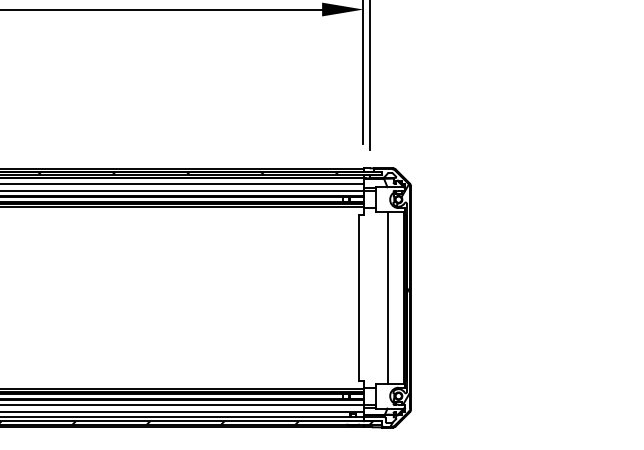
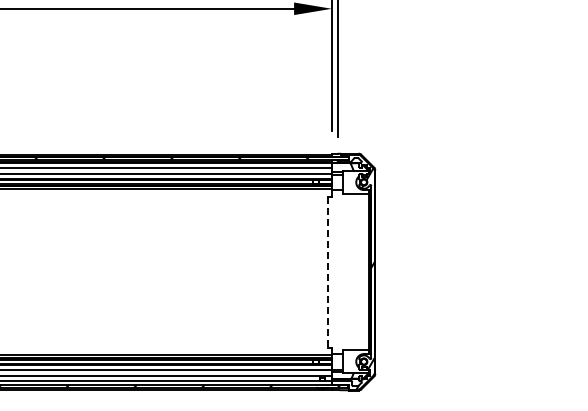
line: (388, 297) -> (354, 271), removed
line: (359, 298) -> (328, 272), solid -> dashed

